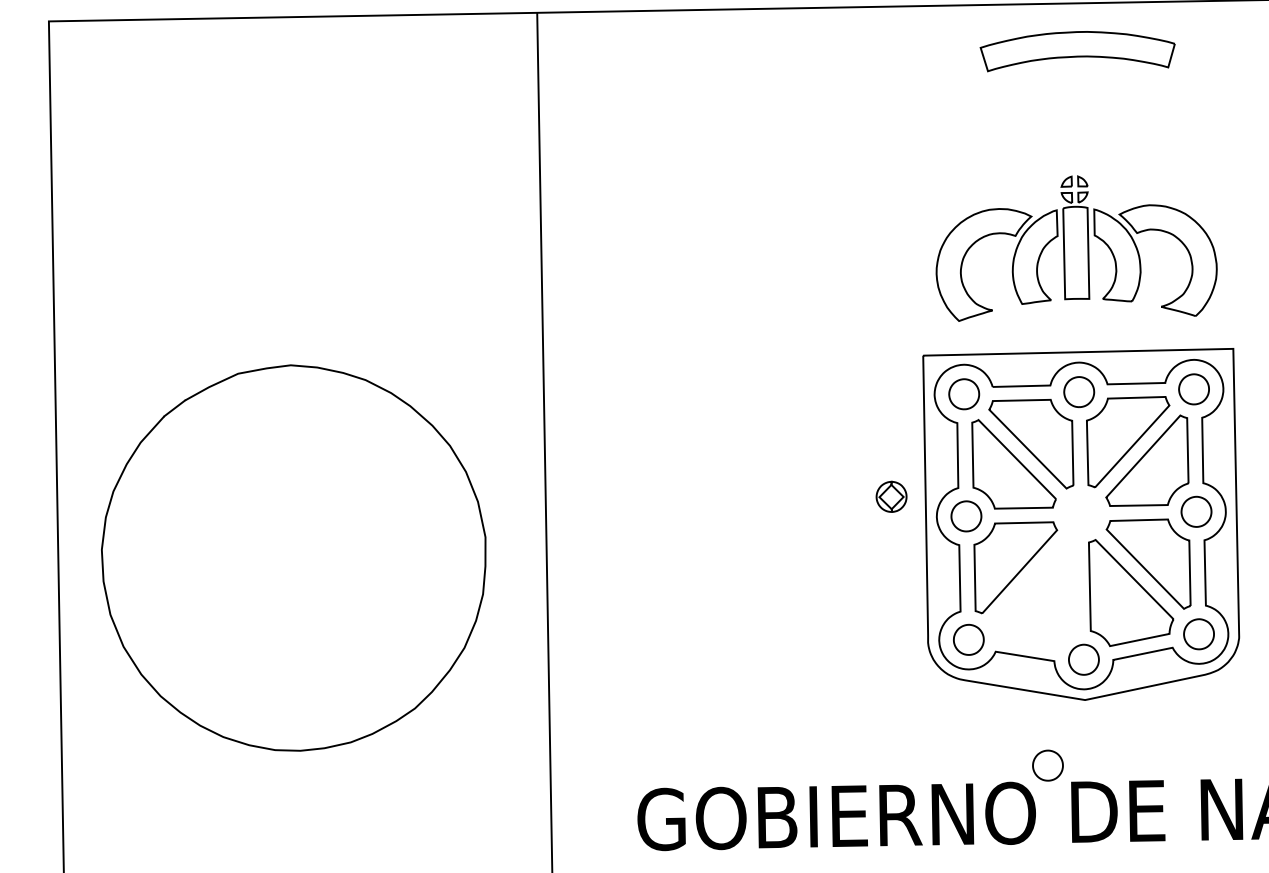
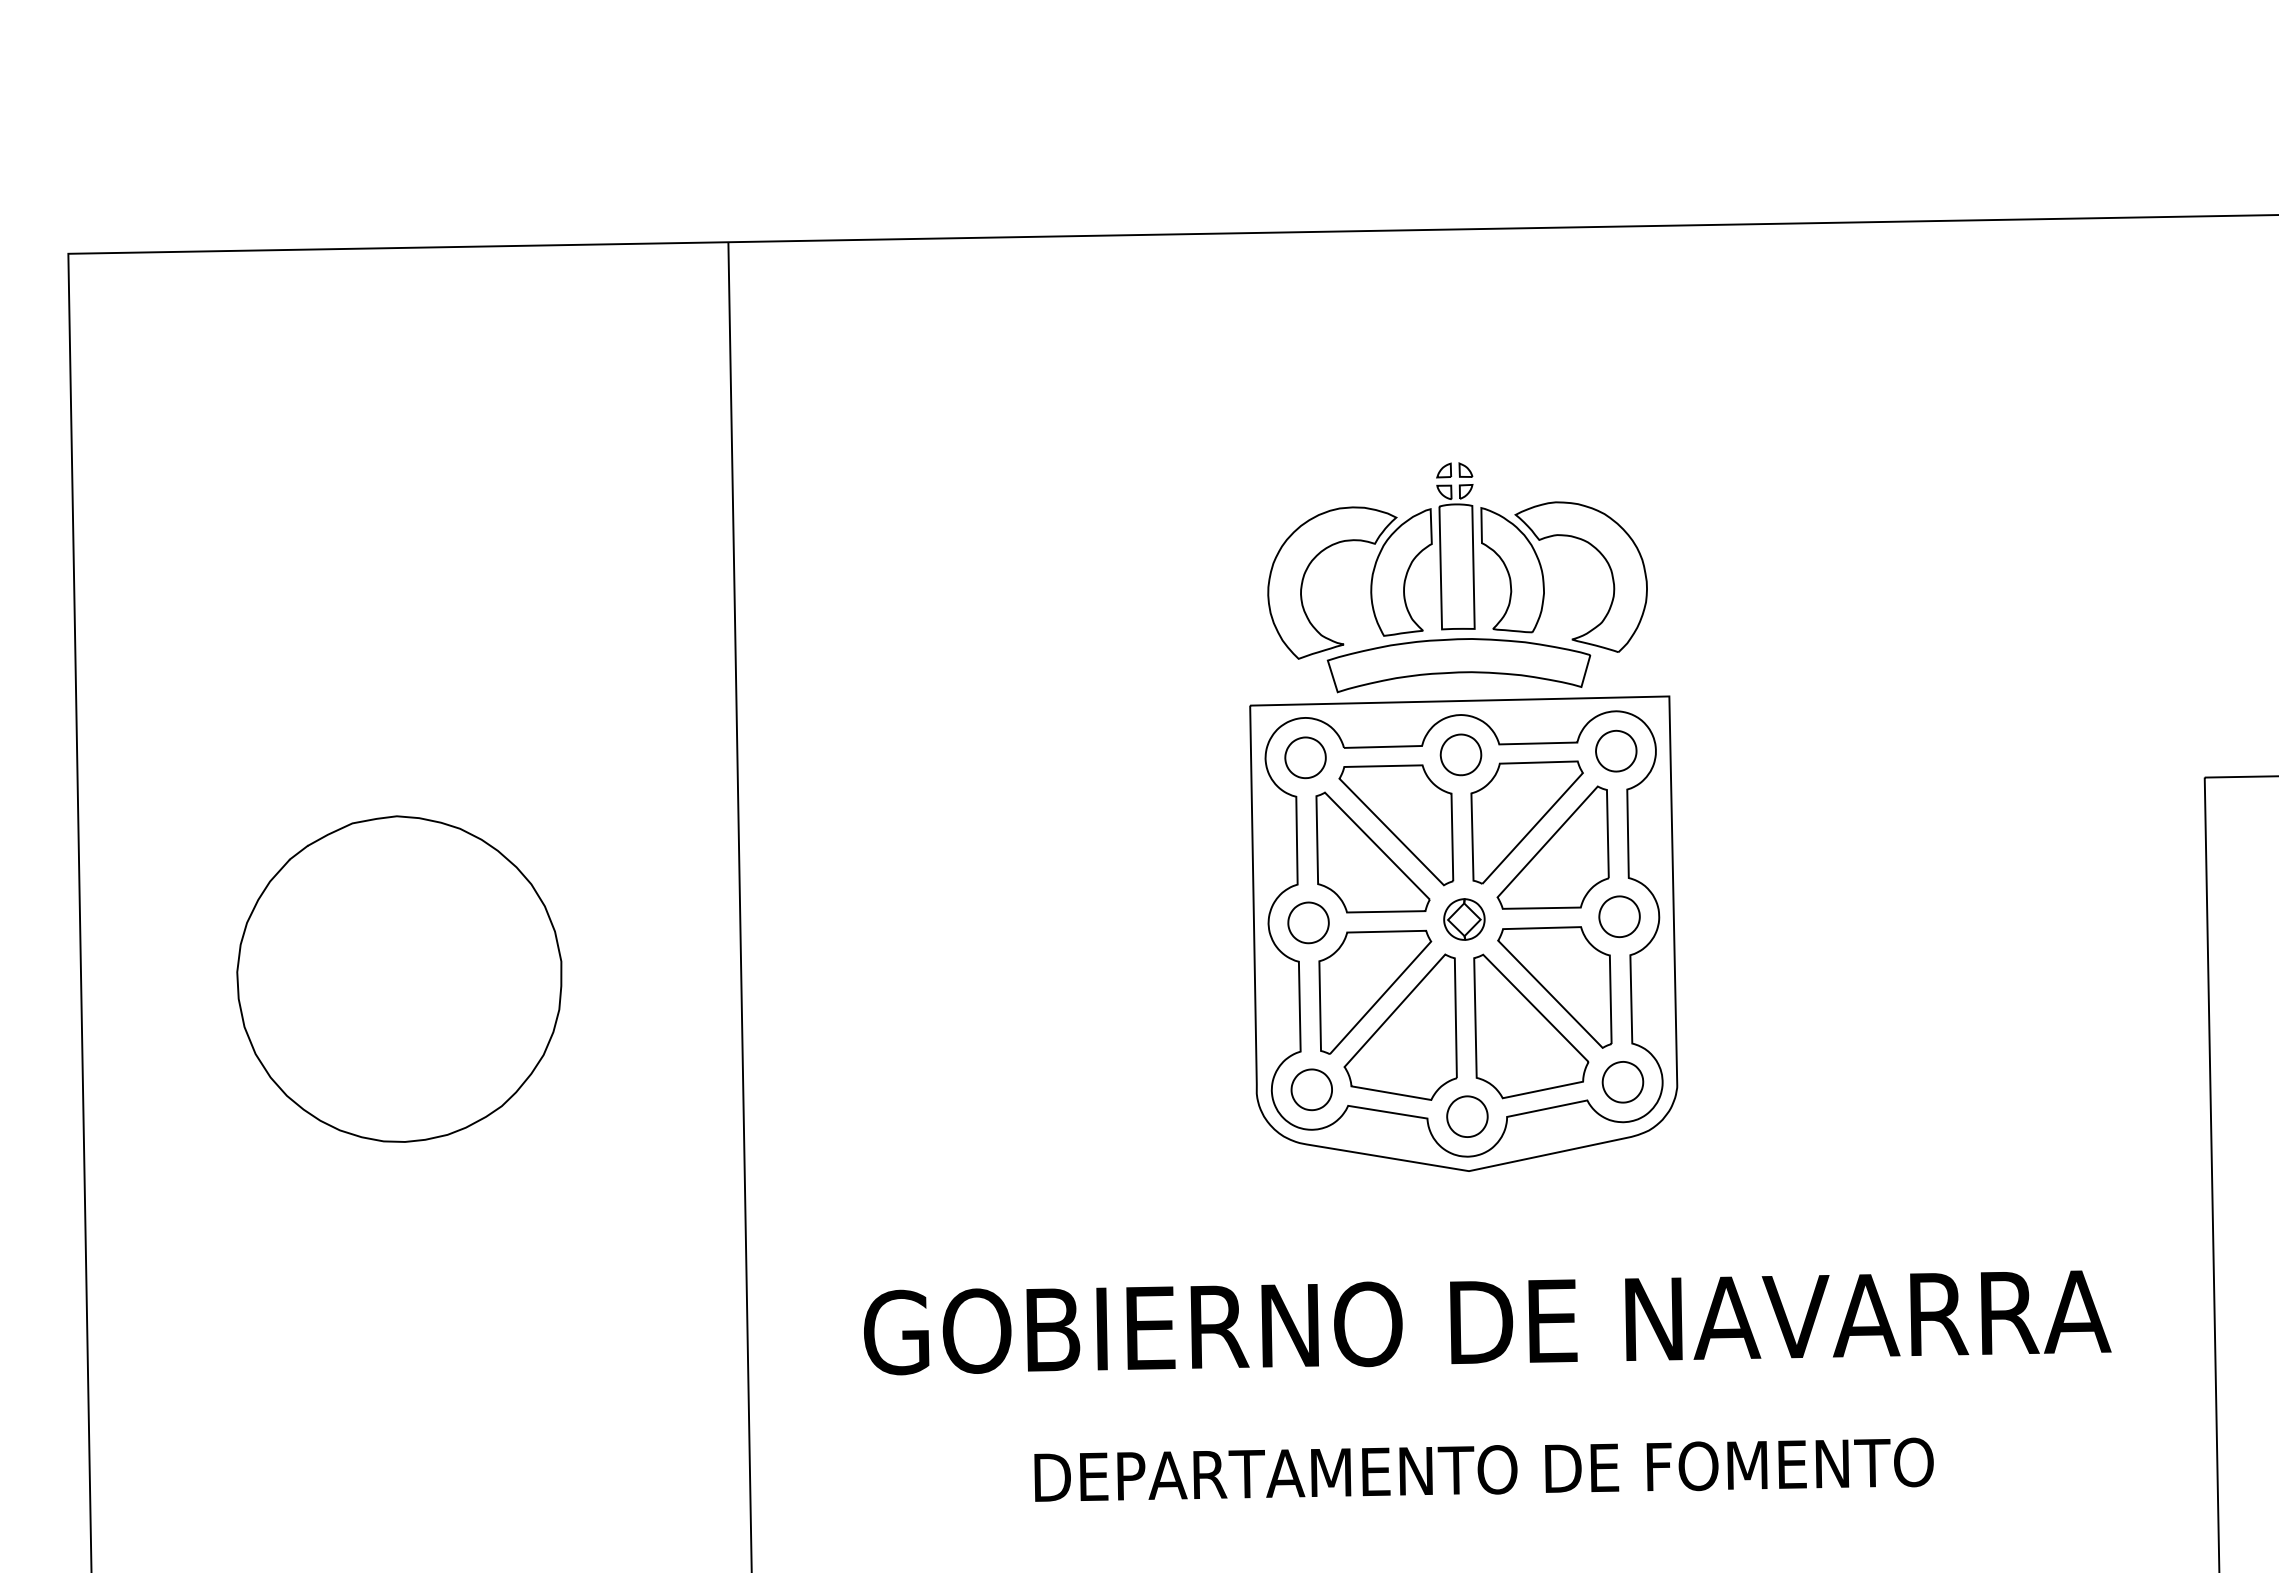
part: (1077, 51) -> (1458, 665), moved
part: (891, 496) -> (1464, 919), moved
part: (293, 557) -> (399, 978), size x0.62
part: (1034, 593) -> (1400, 1026), added
part: (1047, 765) -> (1418, 1259), removed

